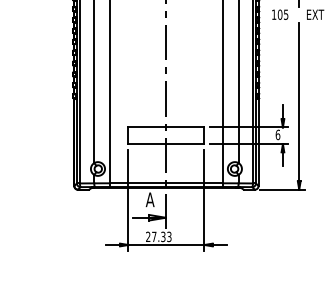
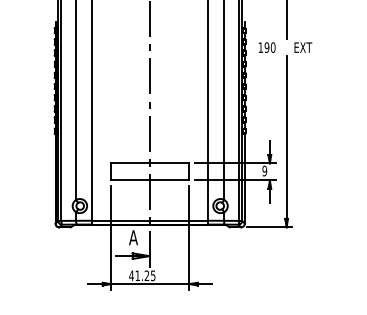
text: (282, 14) -> (269, 47), 105 -> 190
text: (277, 134) -> (264, 170), 6 -> 9
text: (158, 236) -> (142, 275), 27.33 -> 41.25

